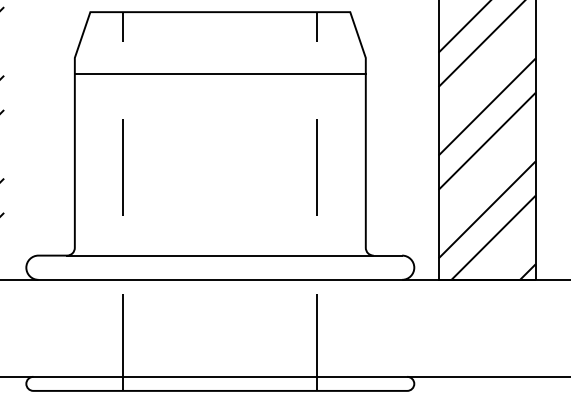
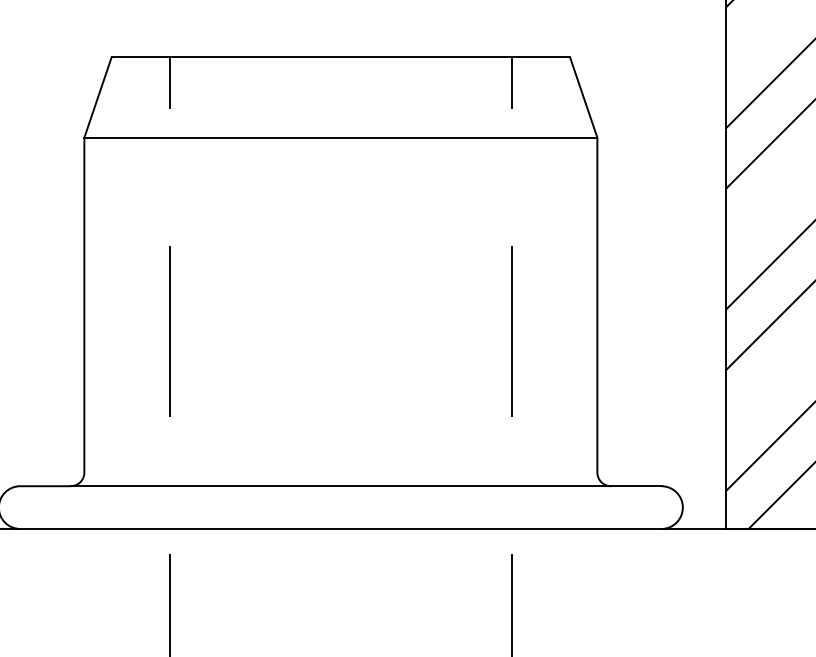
line: (219, 73) -> (339, 136), moved

